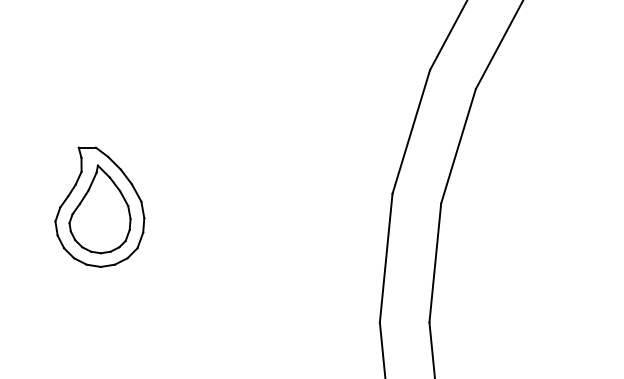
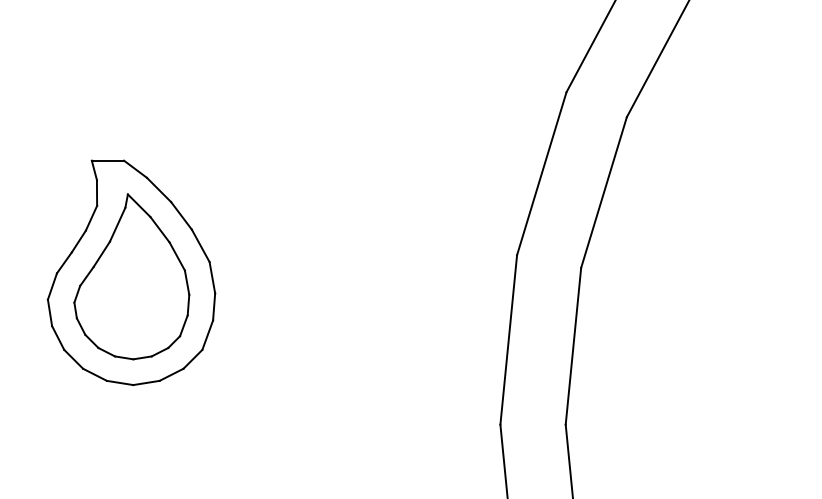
part: (99, 207) -> (131, 273), size x1.43

